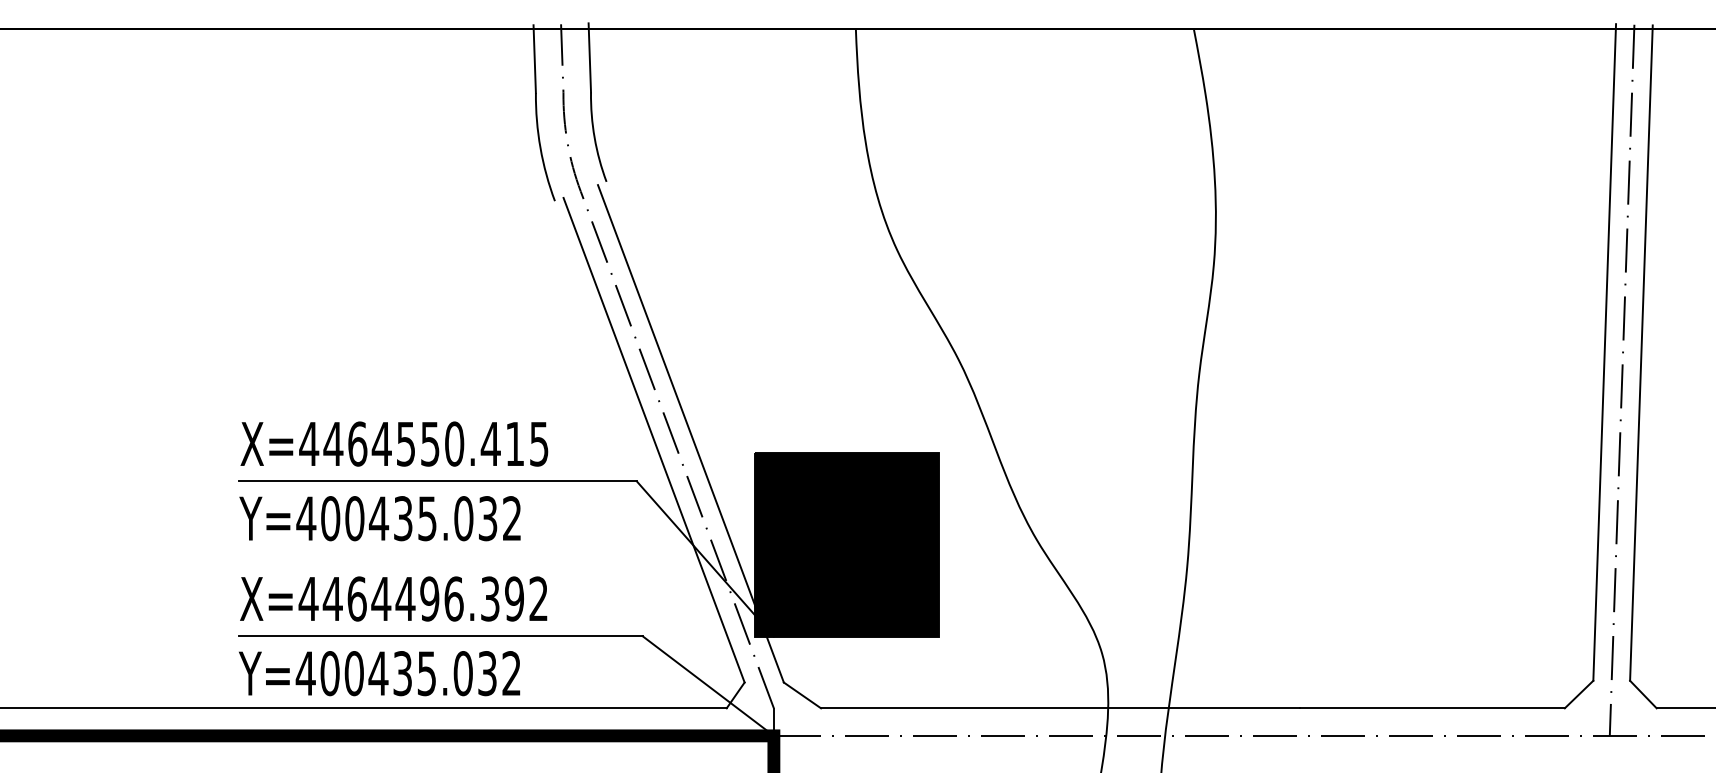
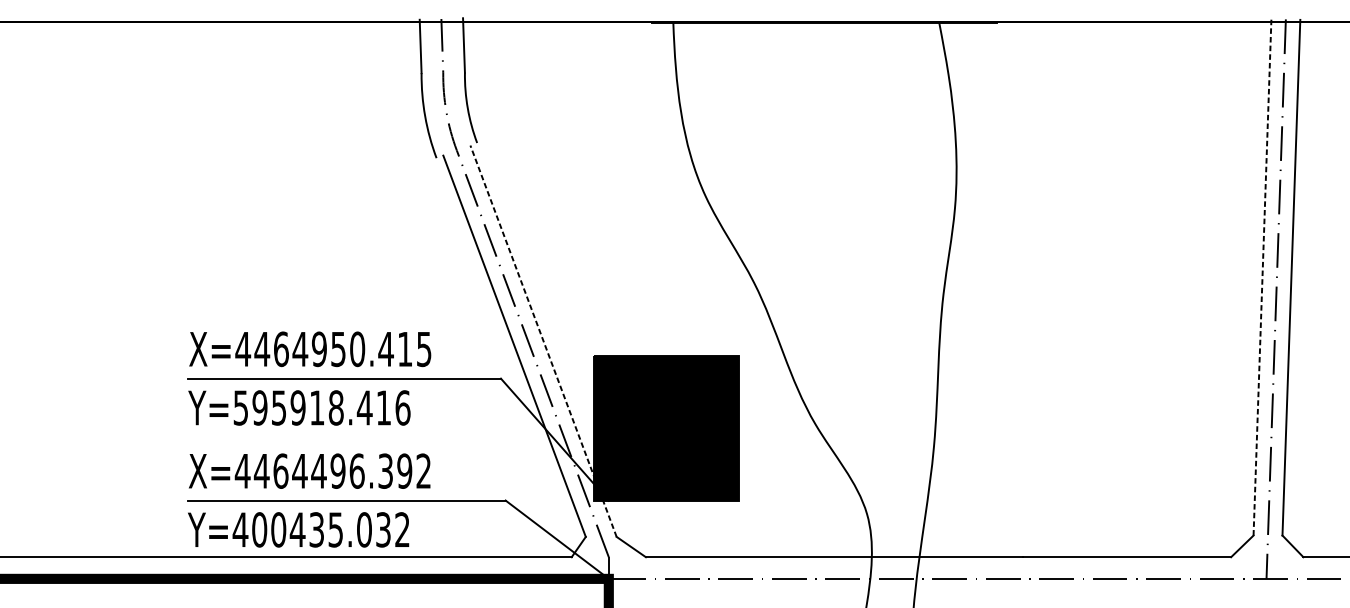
line: (1604, 352) -> (1262, 277), solid -> dashed
line: (690, 433) -> (543, 340), solid -> dashed
text: (405, 443) -> (318, 348), X=4464550.415 -> X=4464950.415
text: (408, 518) -> (321, 407), Y=400435.032 -> Y=595918.416

